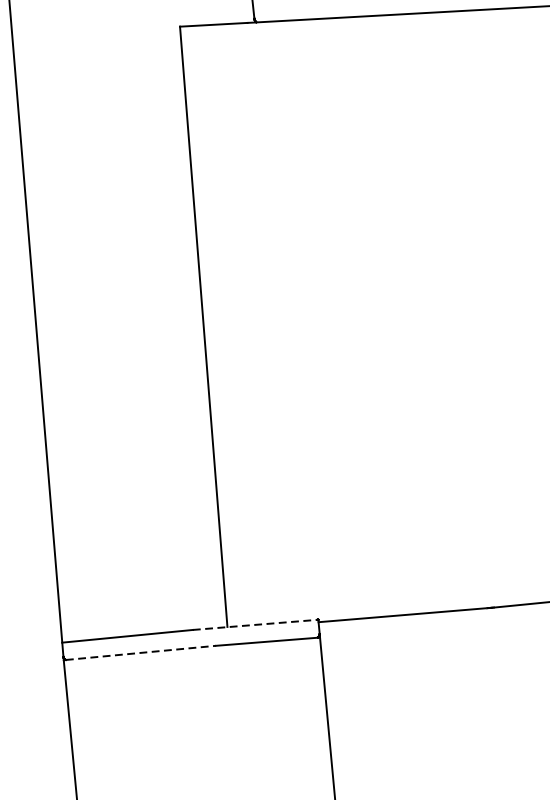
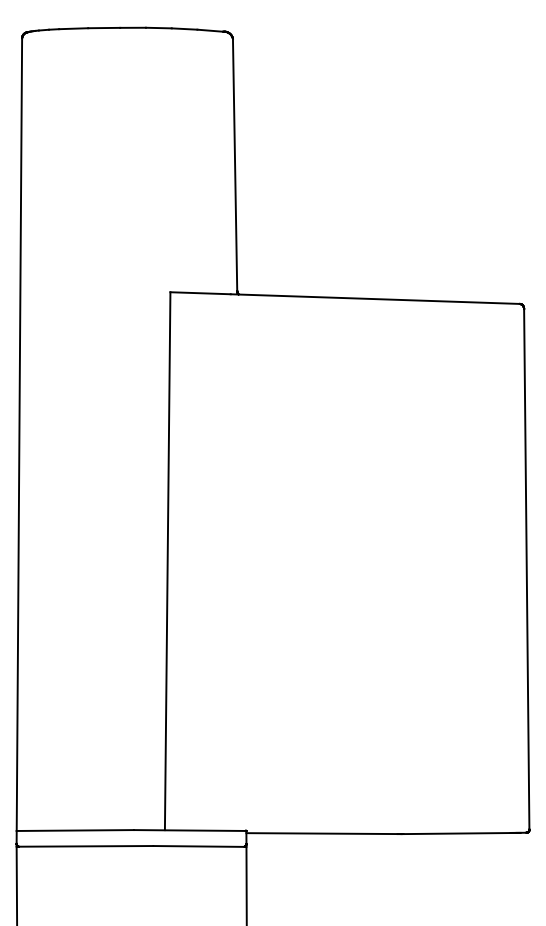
line: (254, 624) -> (189, 830), dashed -> solid
line: (141, 653) -> (86, 846), dashed -> solid

